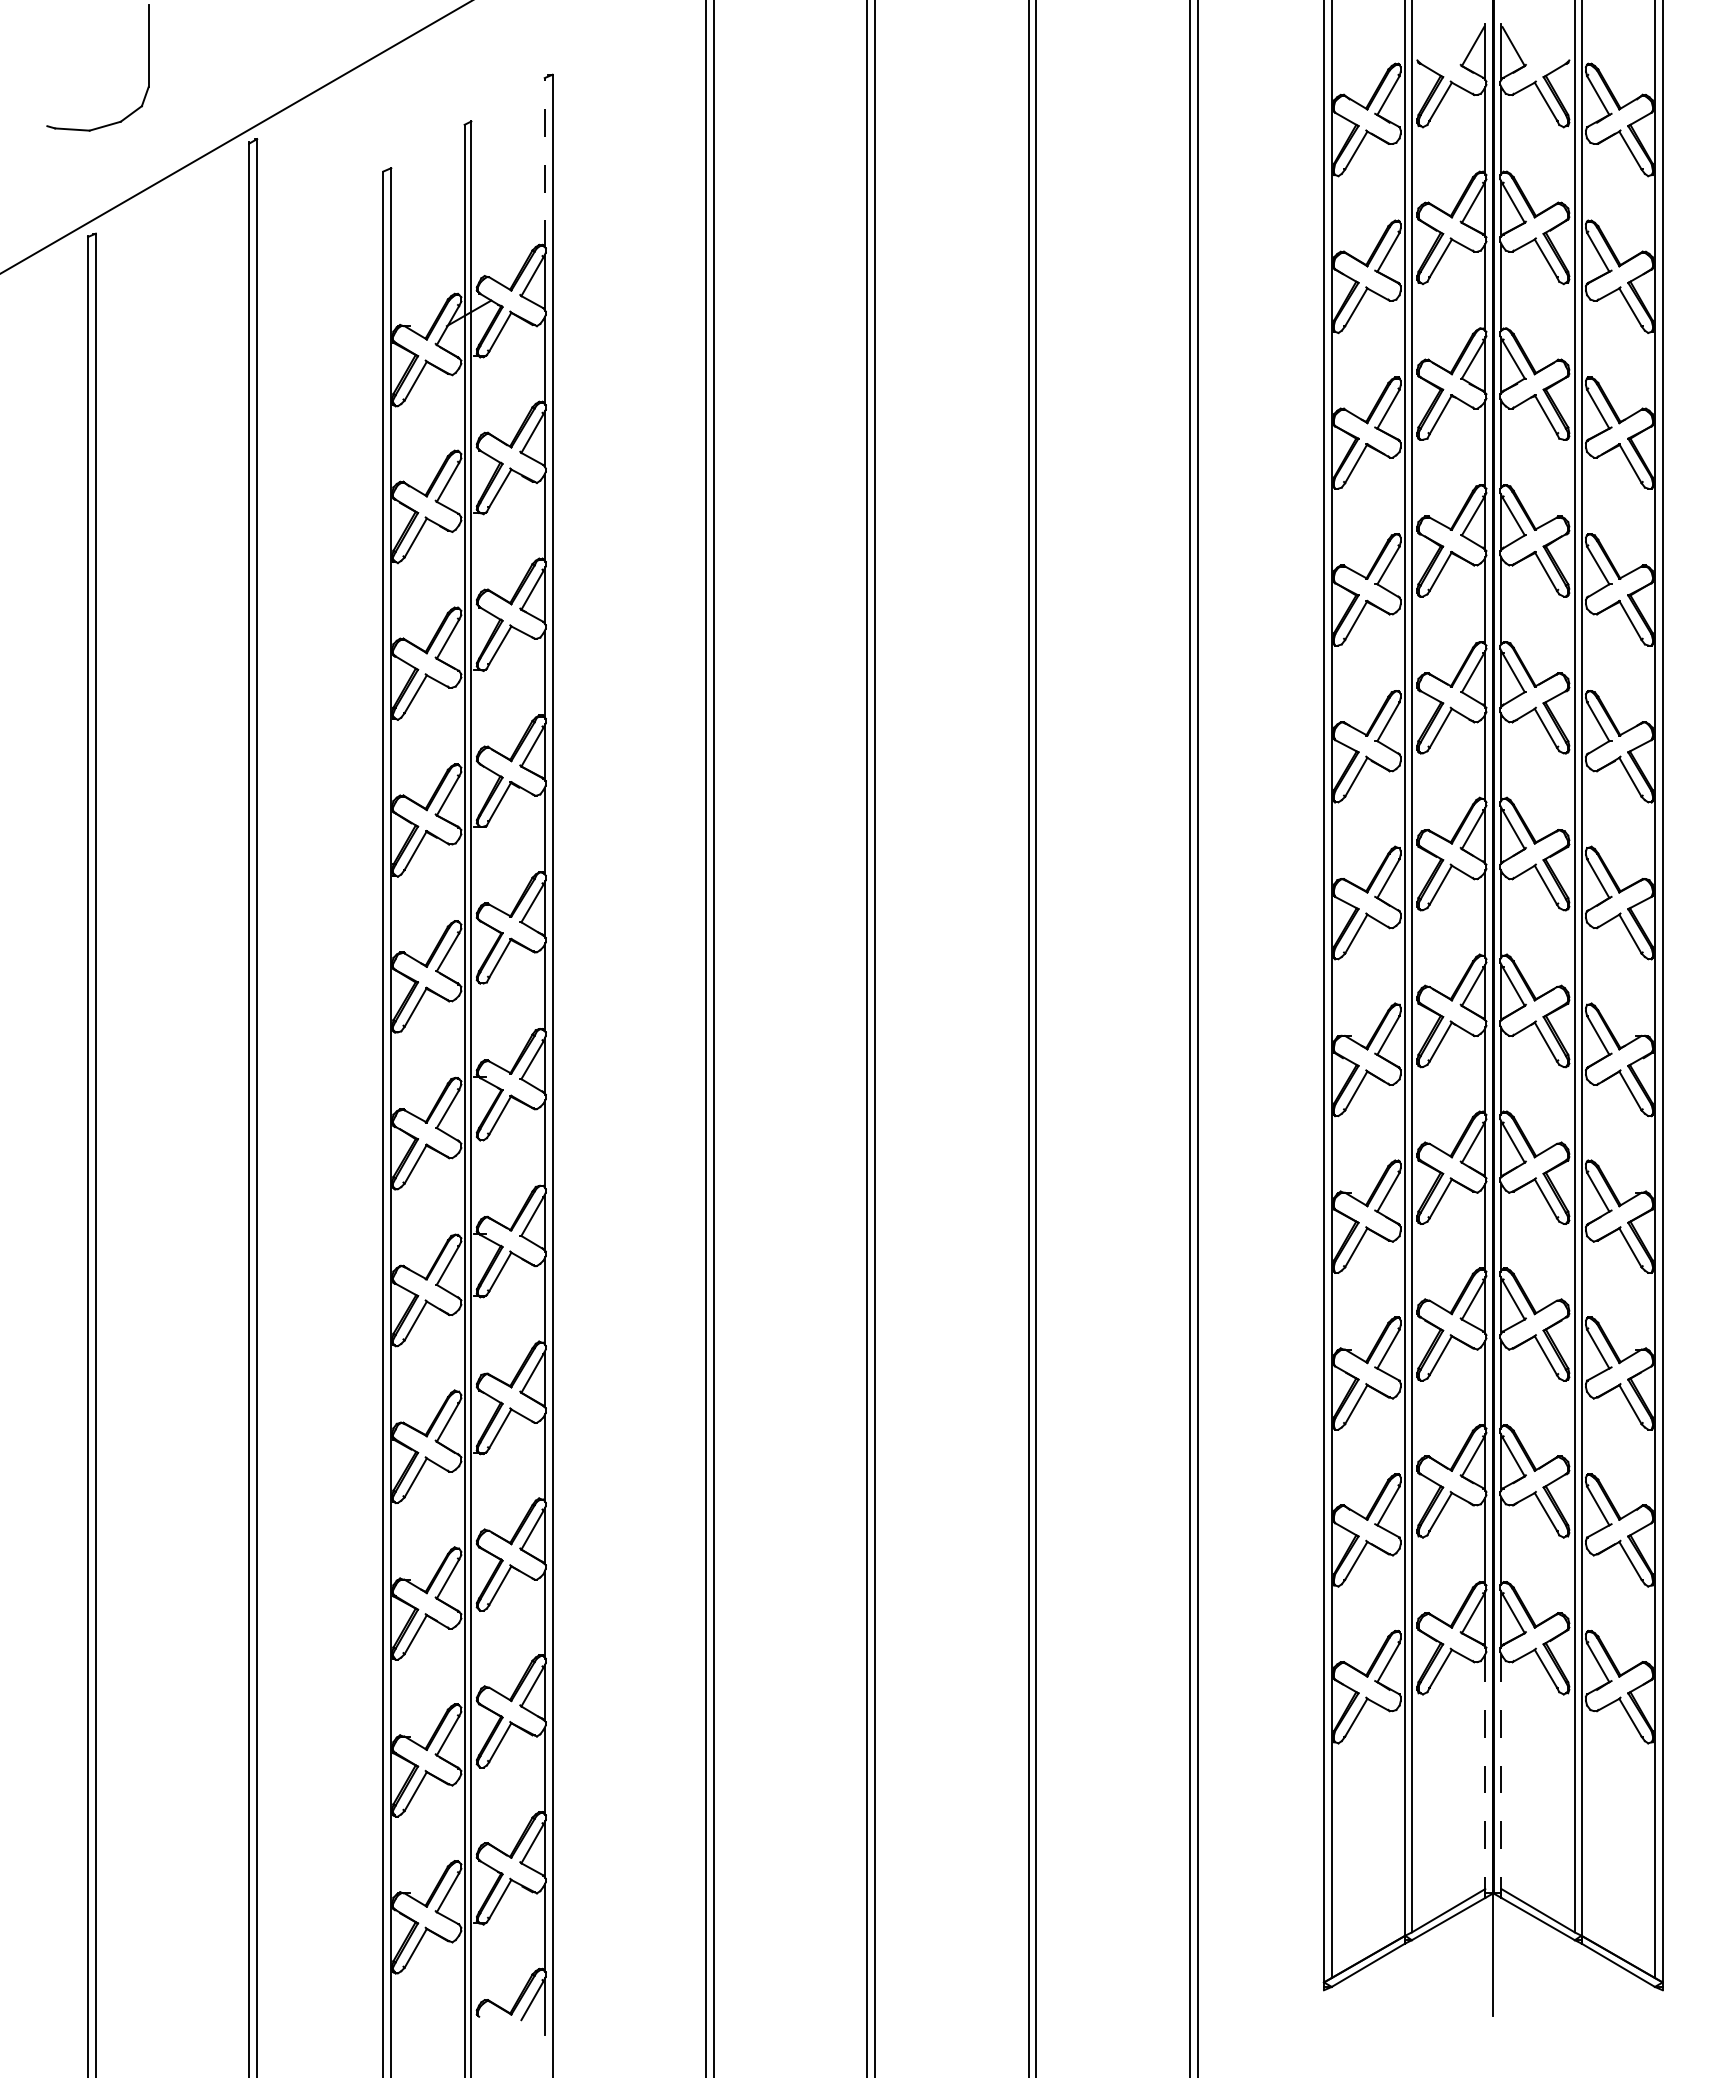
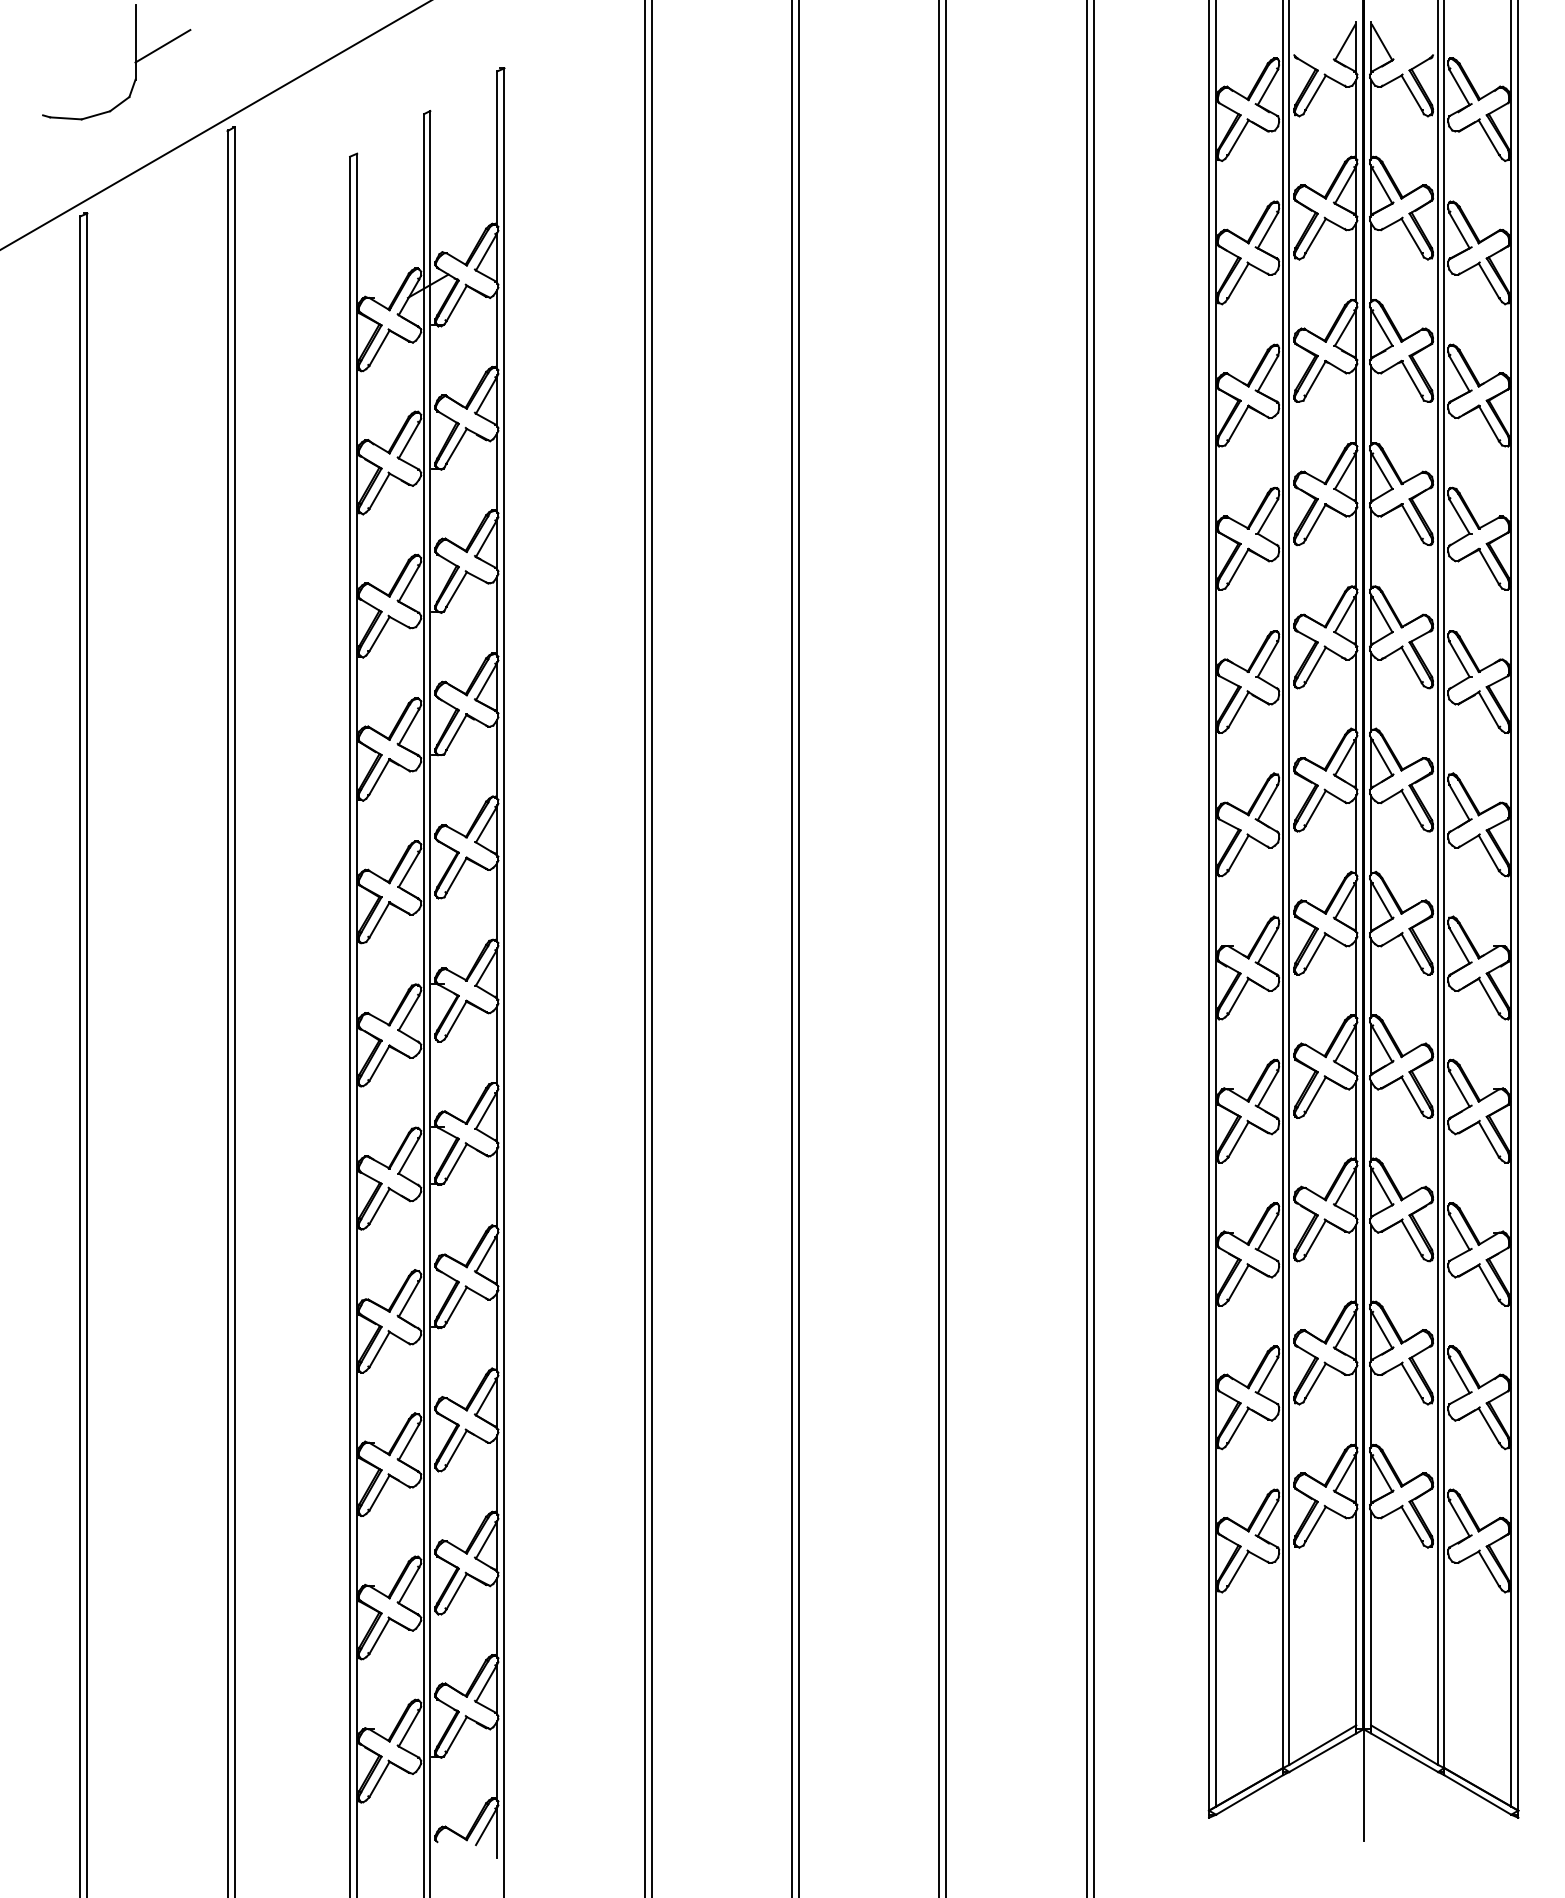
line: (178, 50) -> (162, 46), added
line: (544, 162) -> (497, 148), dashed -> solid
line: (1485, 1772) -> (1356, 1618), dashed -> solid
line: (1501, 1772) -> (1371, 1618), dashed -> solid

